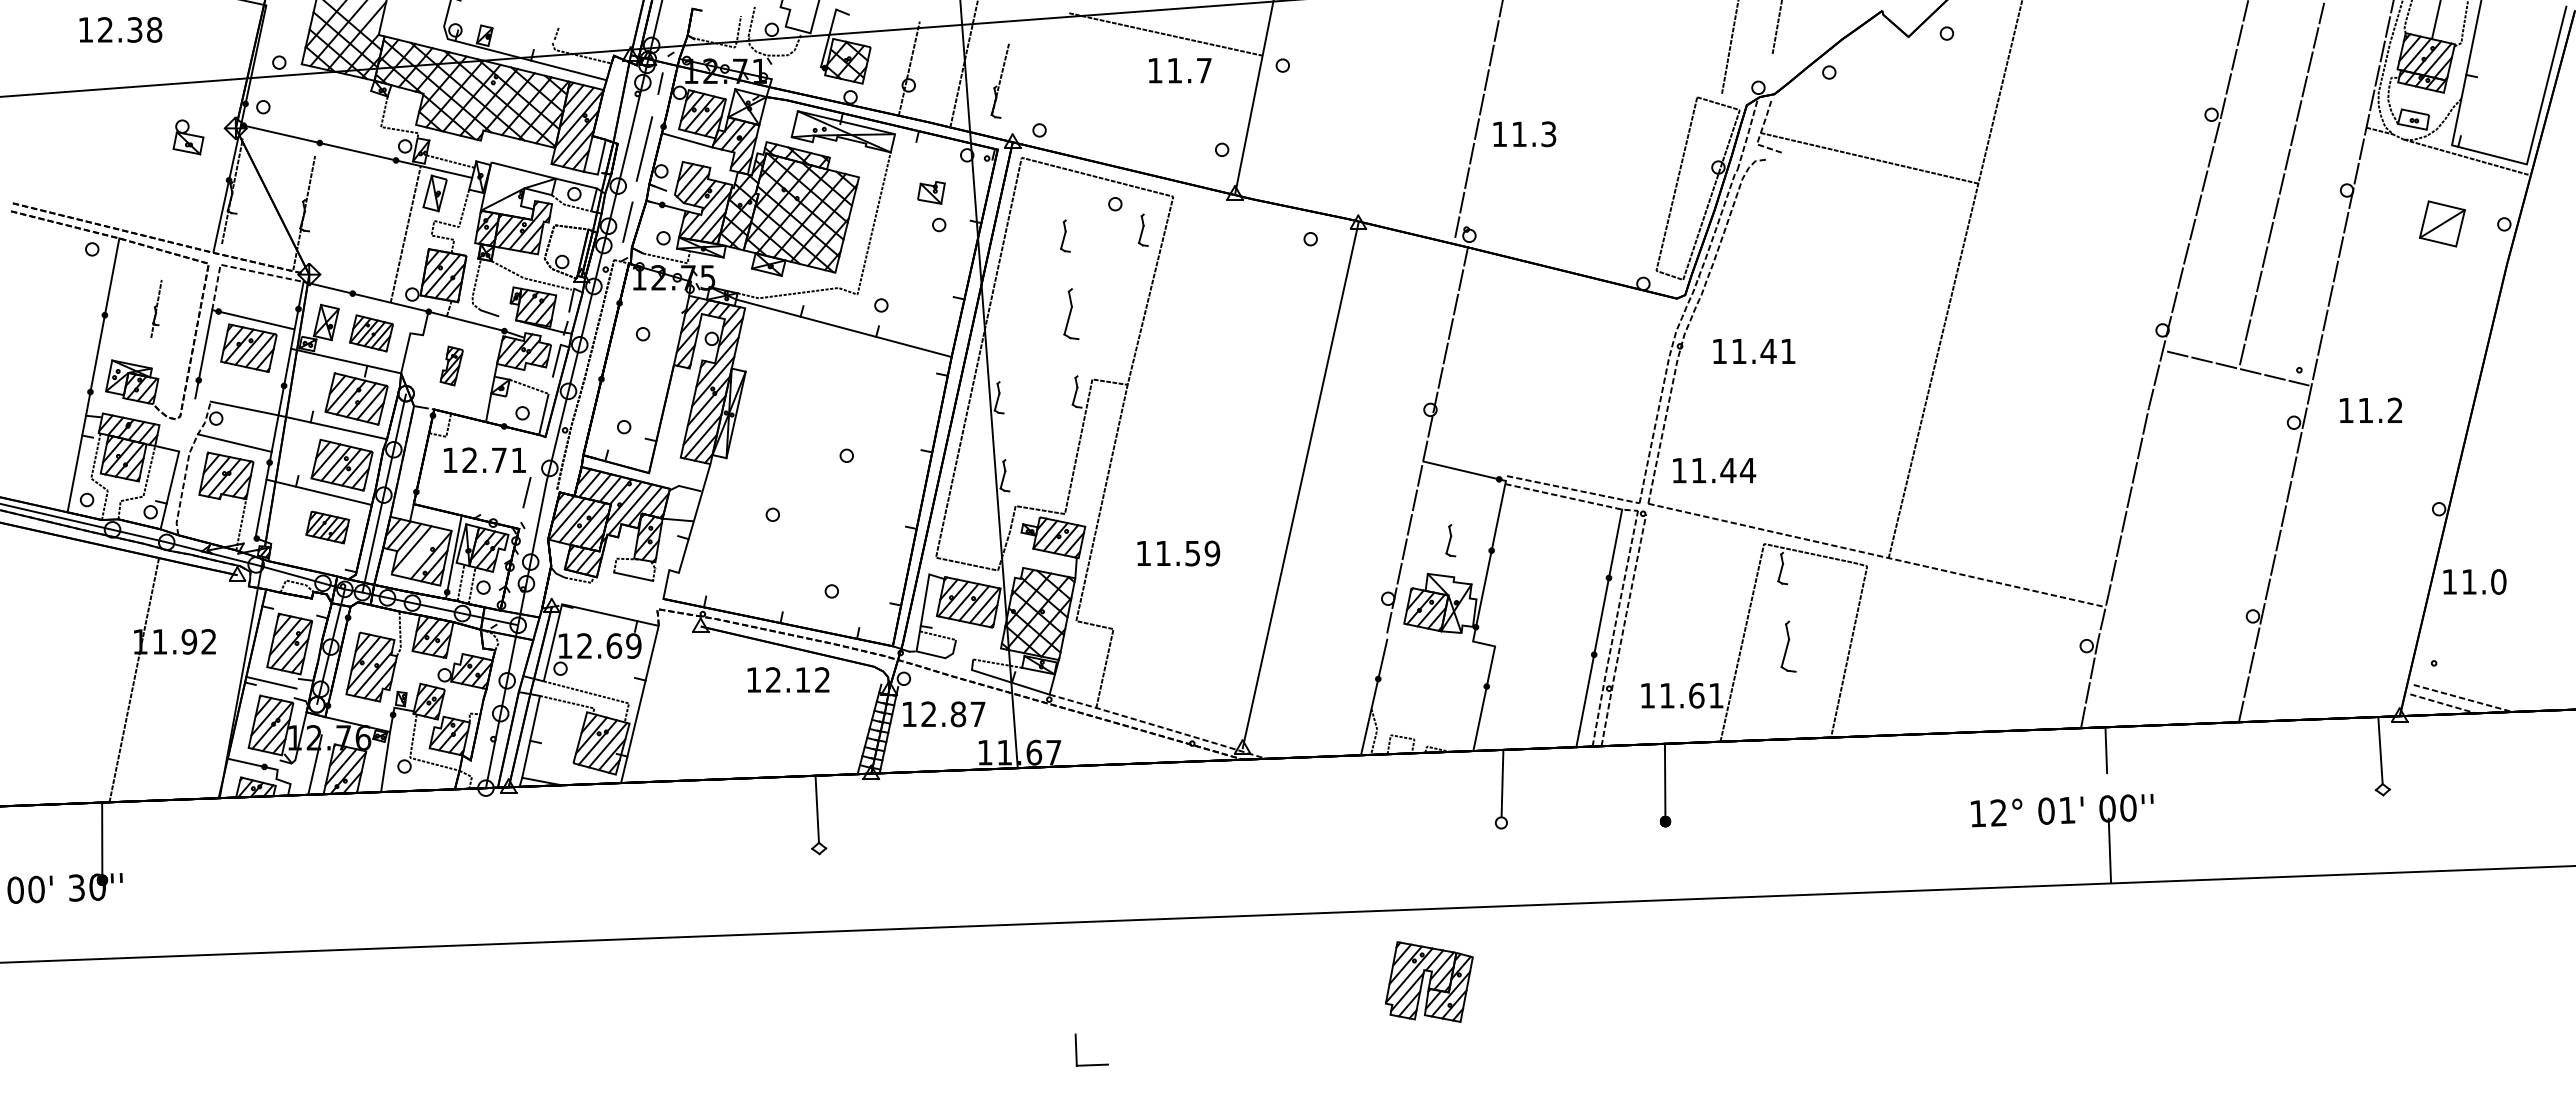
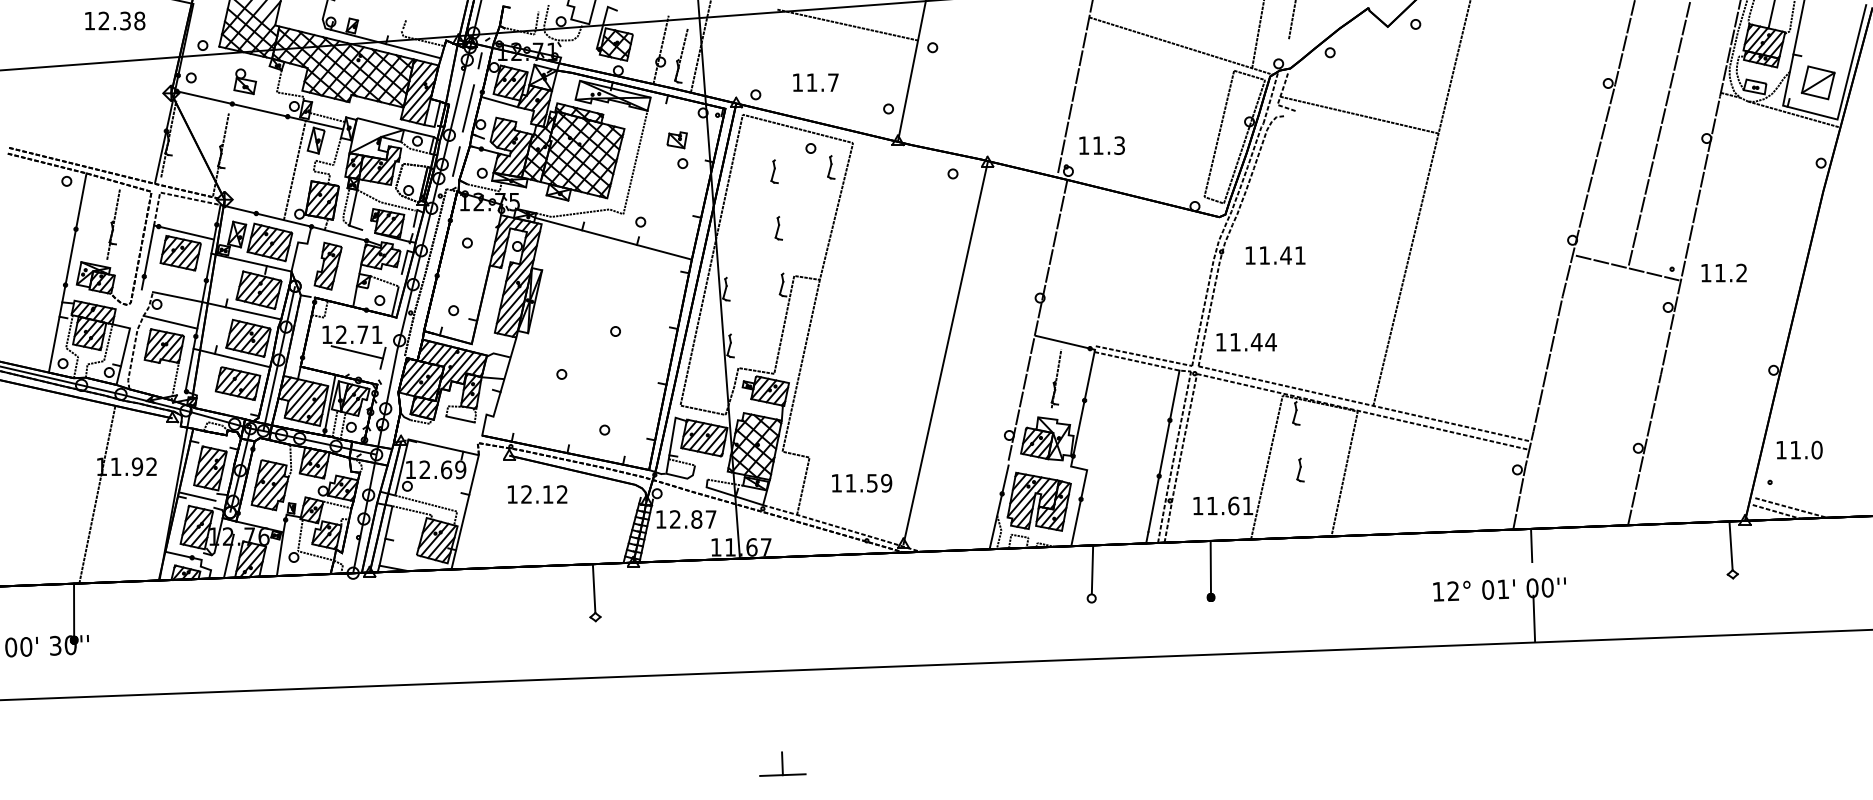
text: (120, 29) -> (115, 20), moved
line: (1624, 62) -> (1181, 45), added
text: (1179, 70) -> (815, 82), moved
part: (999, 80) -> (680, 55), moved
text: (1524, 134) -> (1101, 145), moved
part: (188, 137) -> (245, 81), moved
part: (2441, 223) -> (1817, 82), moved
line: (485, 285) -> (352, 207), added
part: (156, 308) -> (113, 224), size x1.67
part: (1070, 313) -> (778, 227), size x0.62
part: (371, 333) -> (269, 242), size x1.43
part: (451, 365) -> (328, 265), size x1.67
text: (2370, 409) -> (1723, 272), moved
line: (491, 484) -> (357, 352), added
line: (1452, 520) -> (1056, 378), added
part: (327, 527) -> (237, 383), size x1.43
line: (420, 552) -> (305, 401), added
text: (1178, 553) -> (861, 483), moved
line: (1874, 566) -> (1363, 412), added
text: (2474, 581) -> (1799, 449), moved
part: (1788, 645) -> (1300, 469), size x0.62
text: (788, 679) -> (537, 494), moved
line: (463, 693) -> (336, 504), added
part: (1429, 981) -> (1039, 501), moved
line: (1060, 1065) -> (771, 774), added

